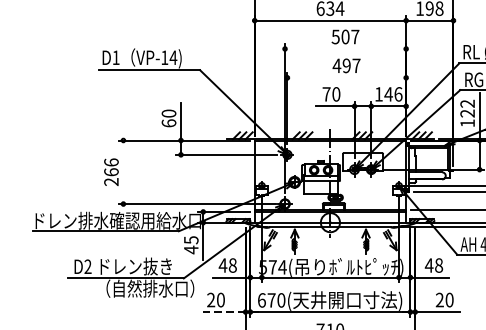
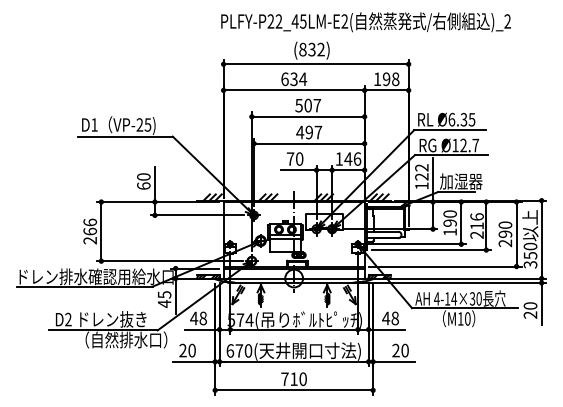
line: (344, 48) -> (307, 116), added
text: (168, 57) -> (143, 124), VP-14) -> VP-25)
line: (346, 77) -> (309, 143), added
line: (123, 172) -> (101, 231), added
line: (223, 311) -> (194, 361), dashed -> solid

